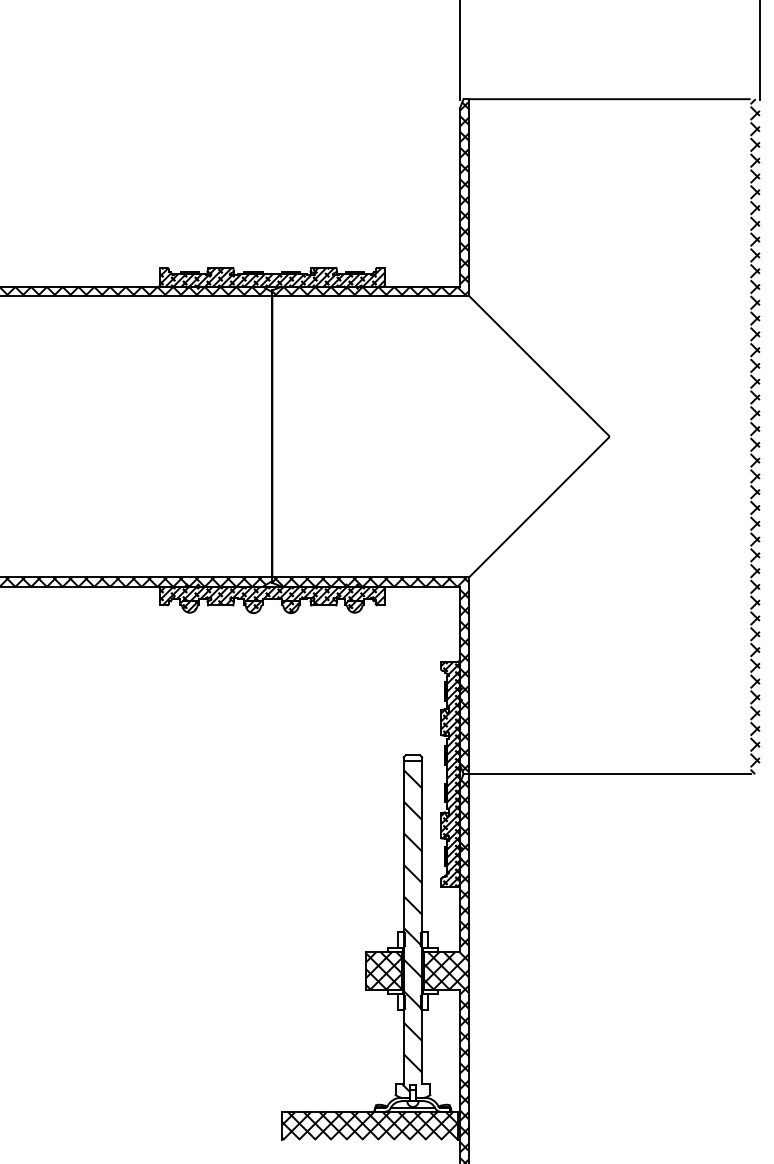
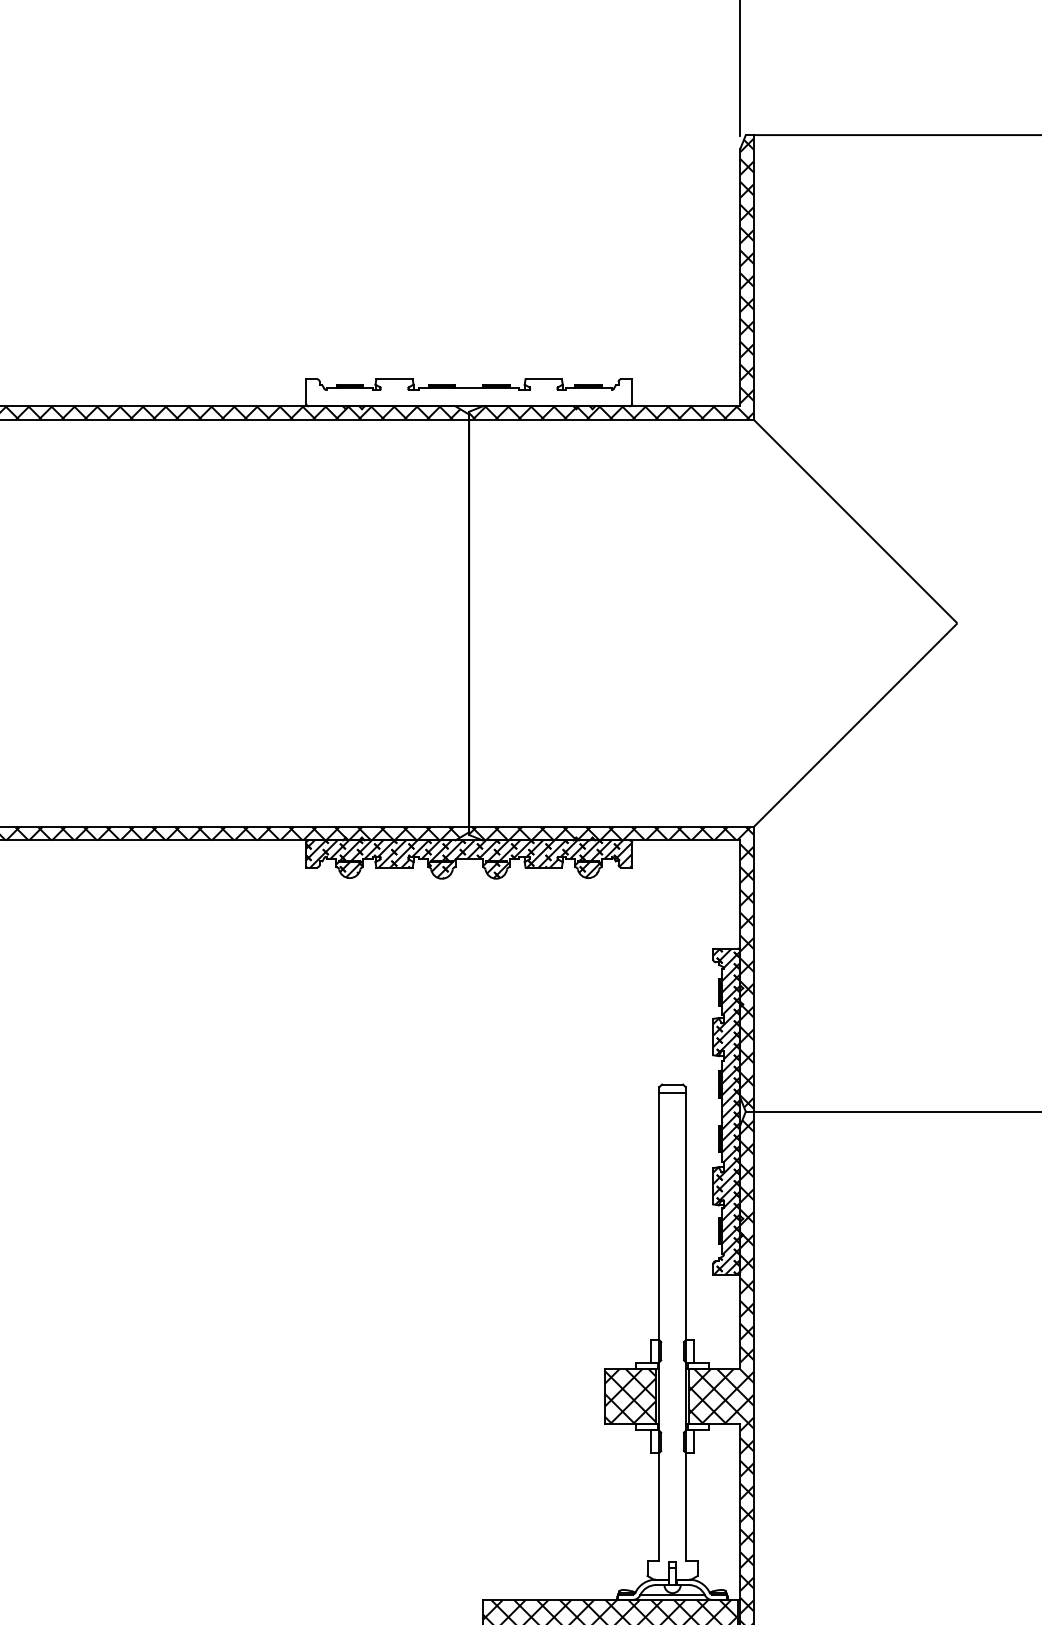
hatch: (271, 277) -> (467, 393), removed
hatch: (412, 933) -> (671, 1342), removed

